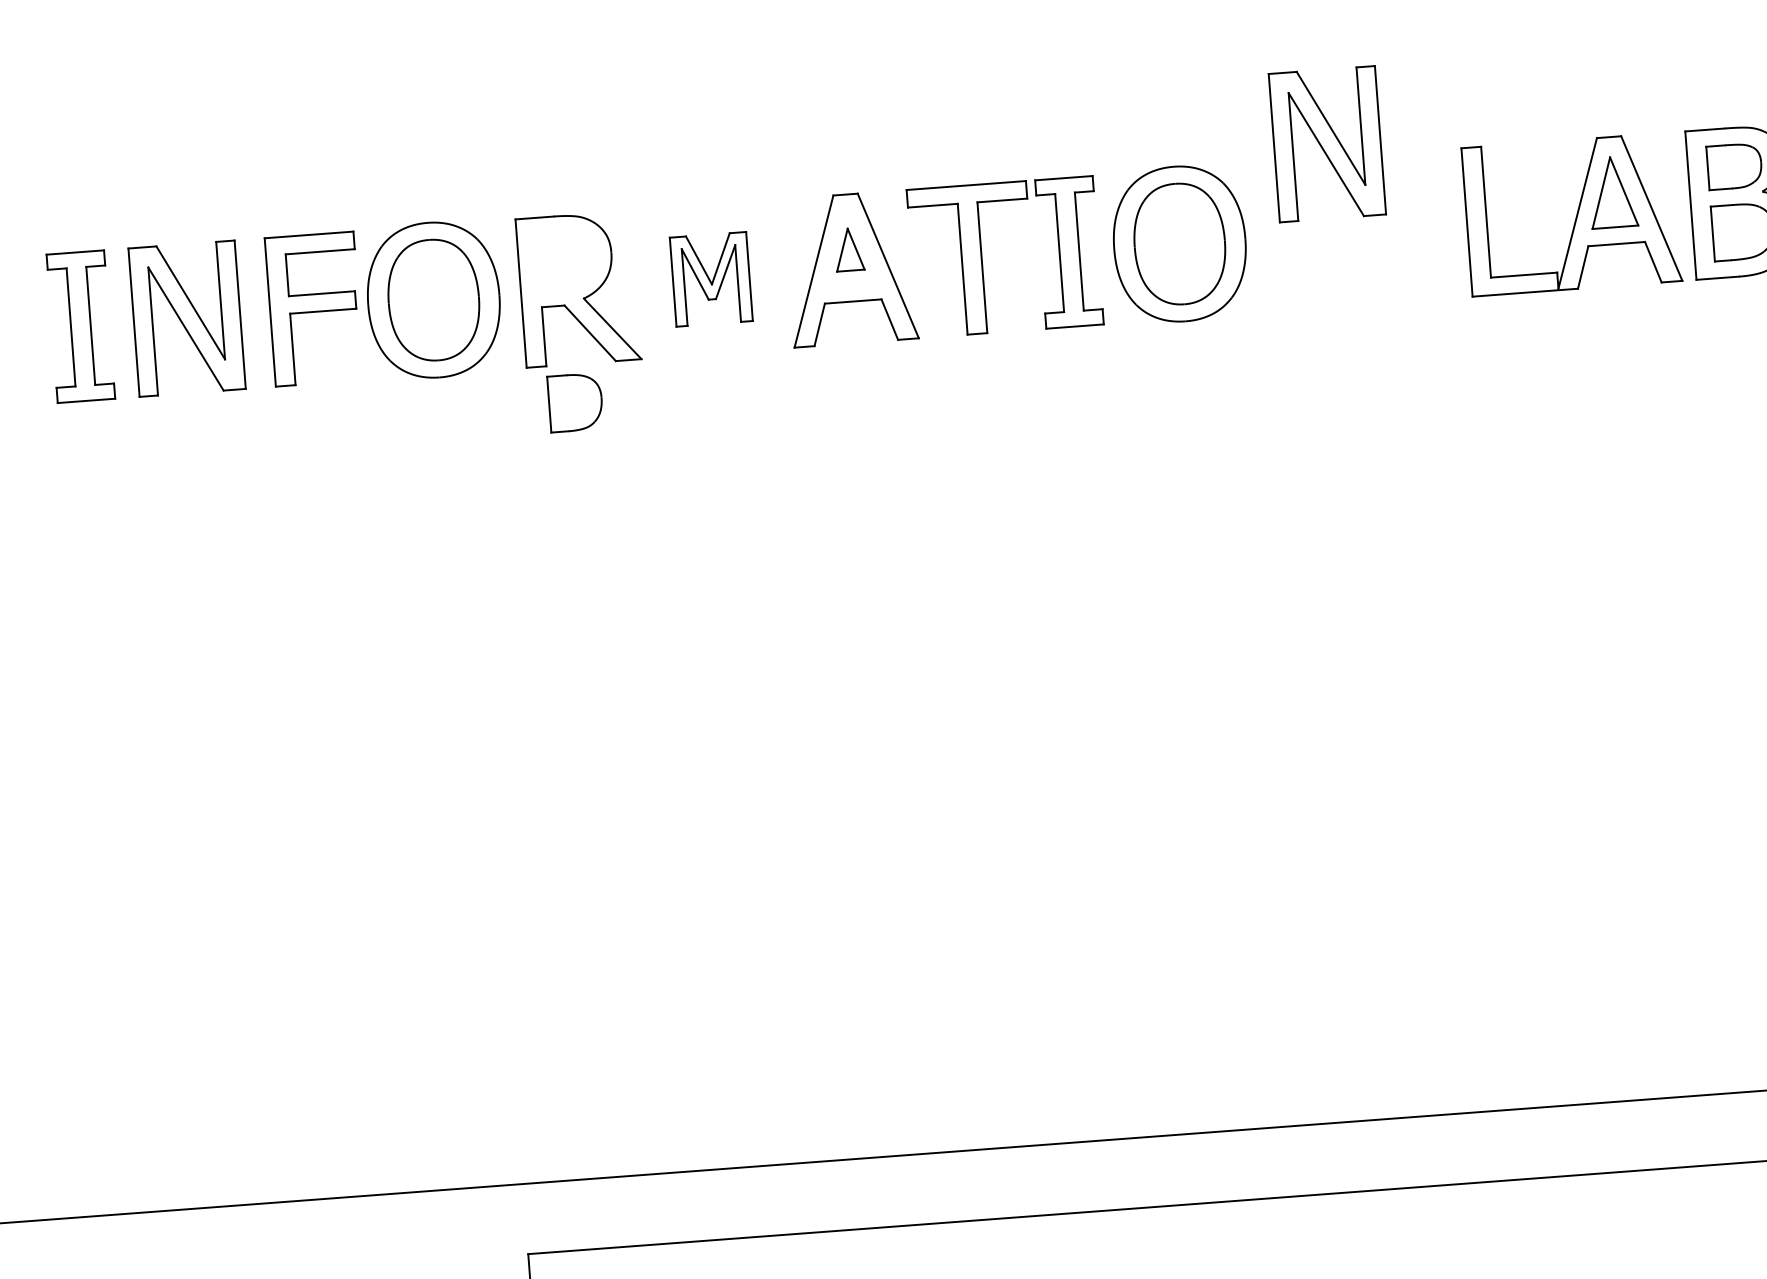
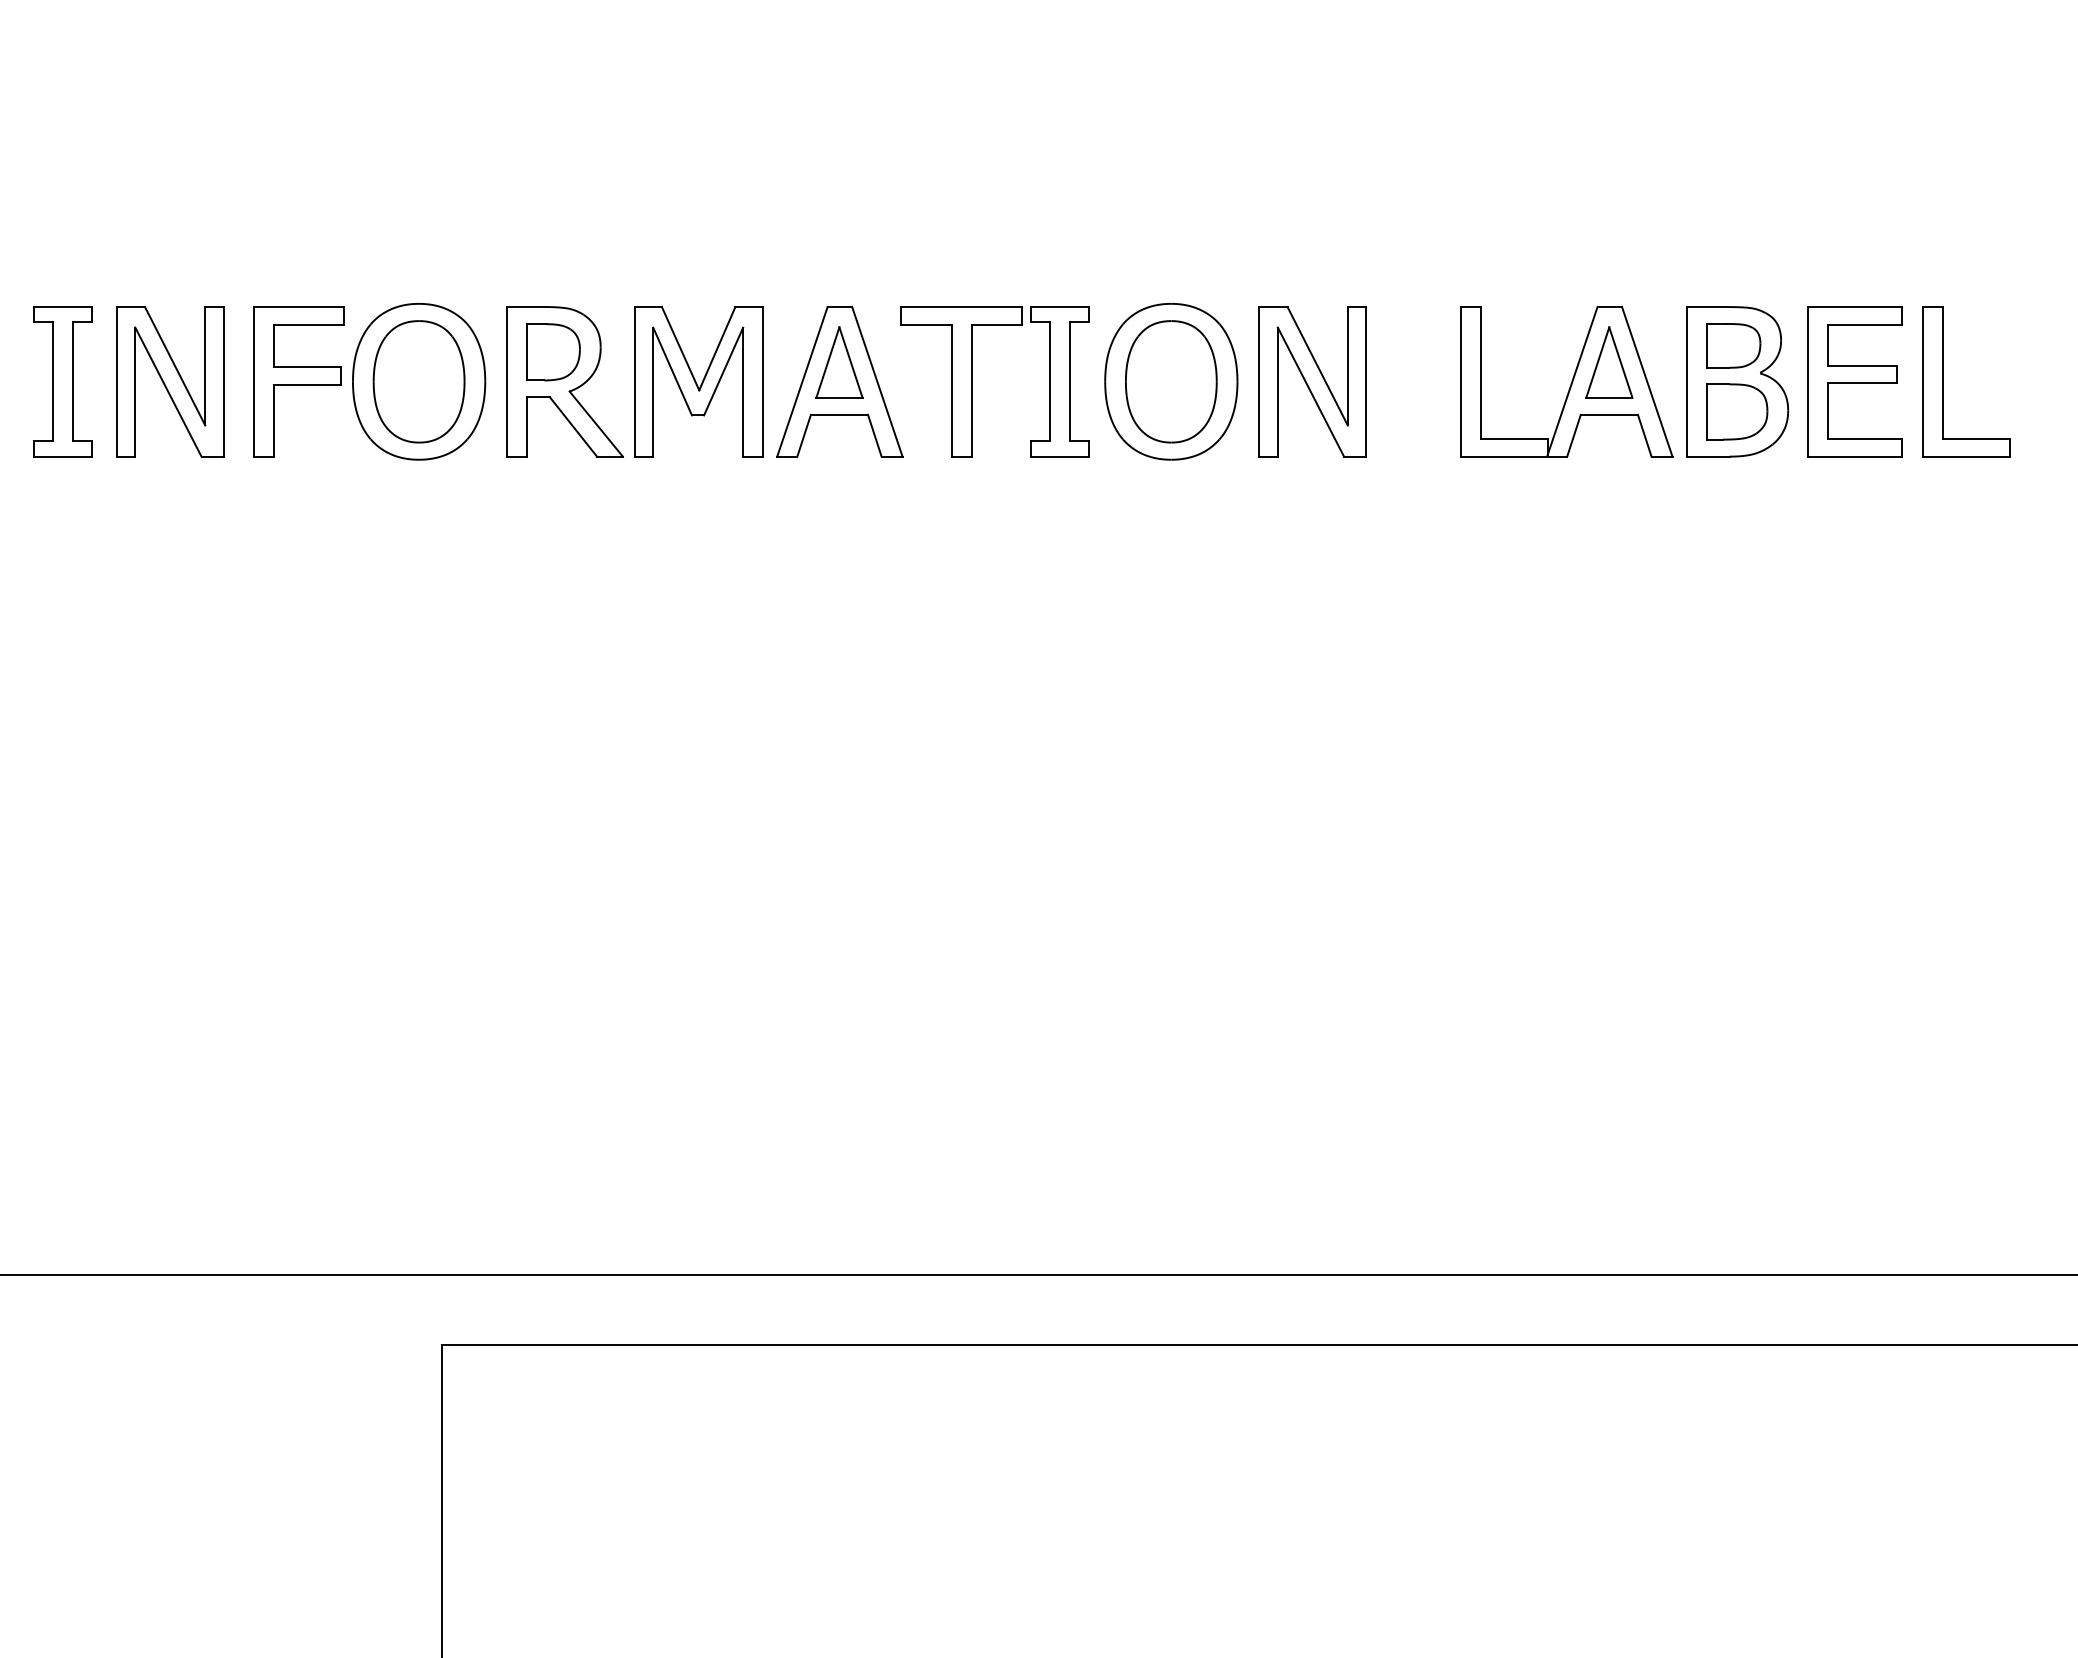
part: (1327, 143) -> (1312, 381), moved
part: (849, 249) -> (839, 362), size x1.67
part: (710, 279) -> (698, 381), size x1.67
part: (575, 402) -> (553, 352), moved

